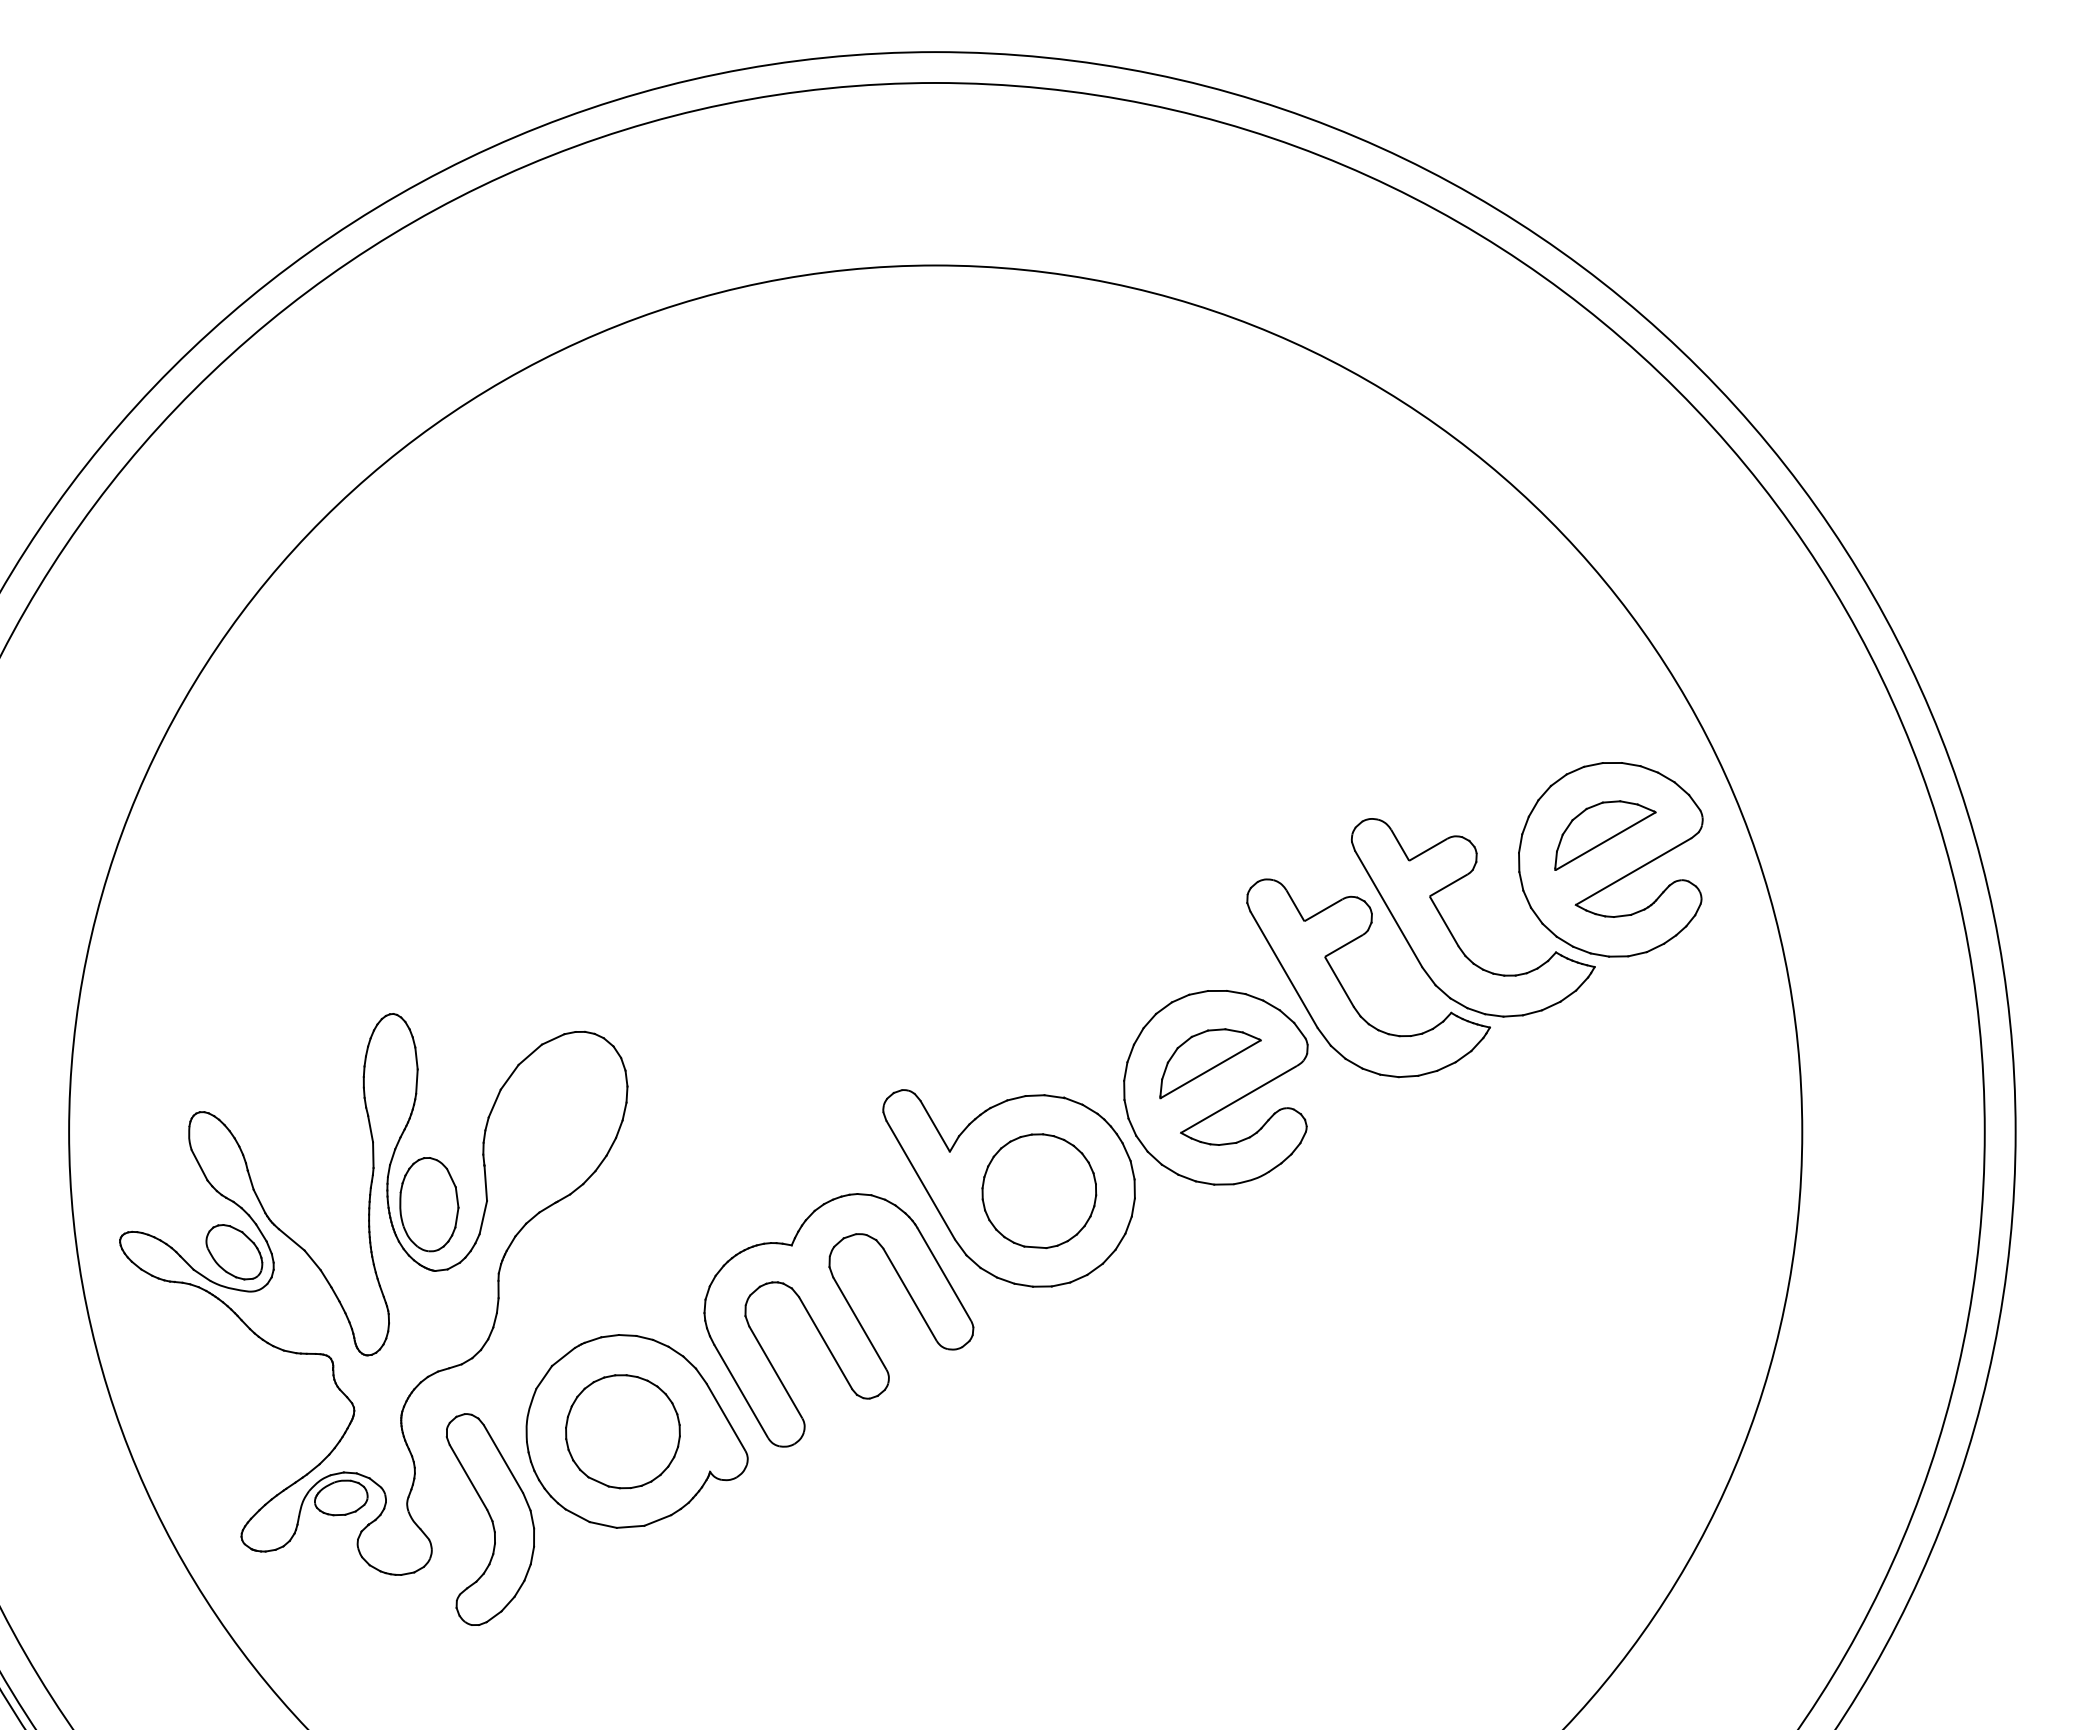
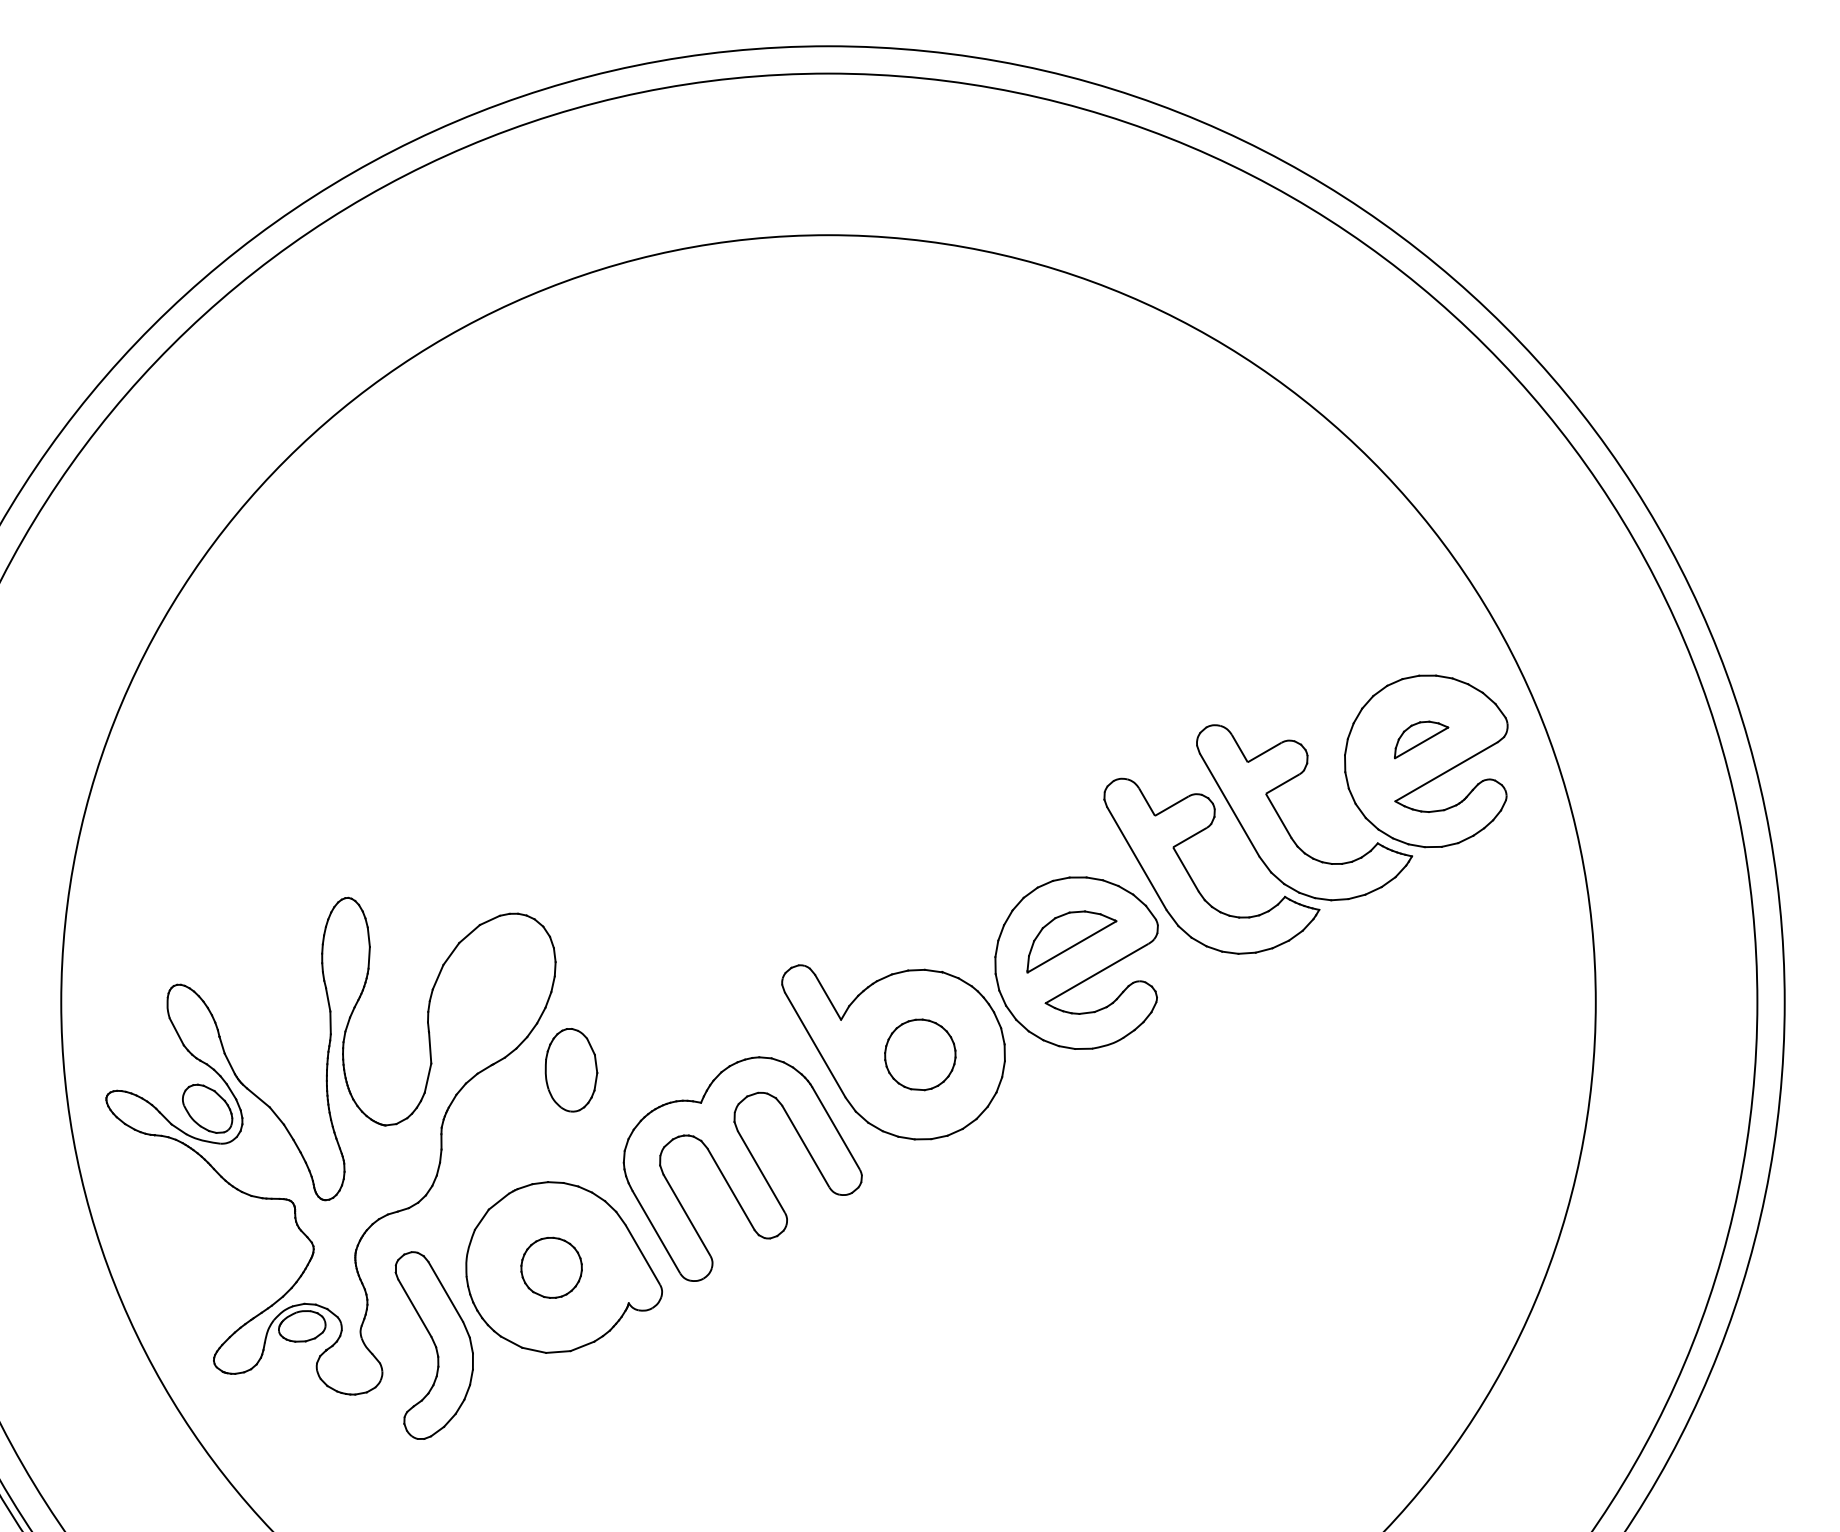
part: (1605, 835) -> (1421, 739), size x0.6
part: (1039, 1191) -> (920, 1055), size x0.7
part: (429, 1204) -> (571, 1070), moved
part: (622, 1431) -> (551, 1267), size x0.6

